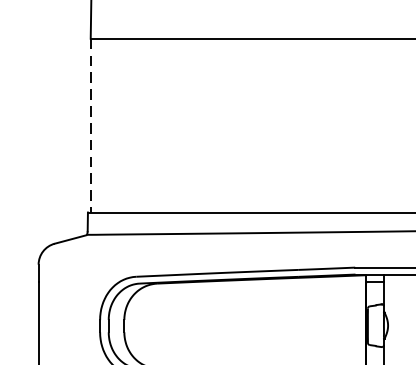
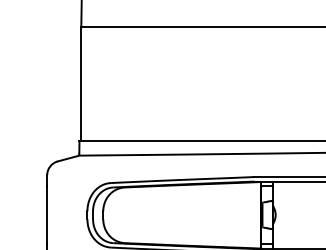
line: (91, 126) -> (81, 84), dashed -> solid

